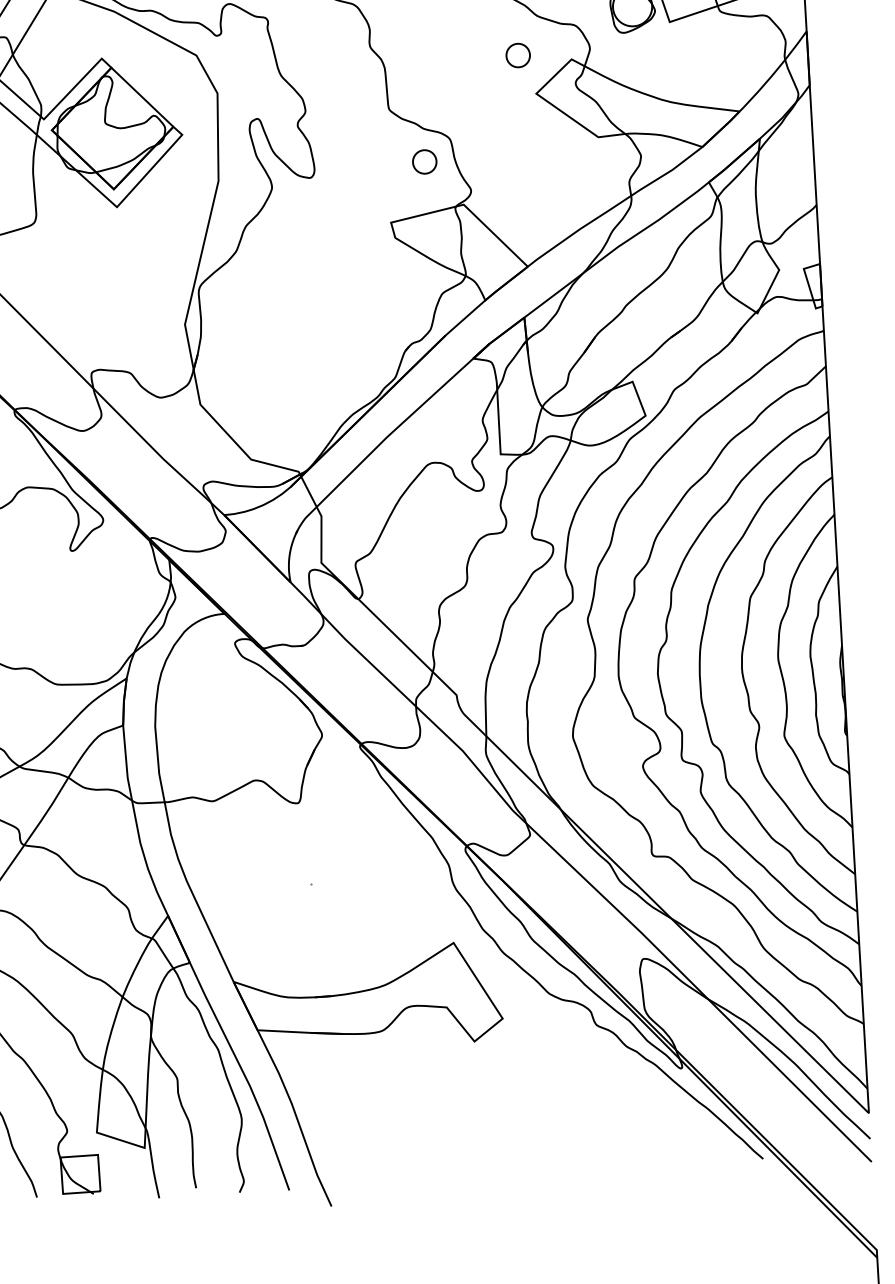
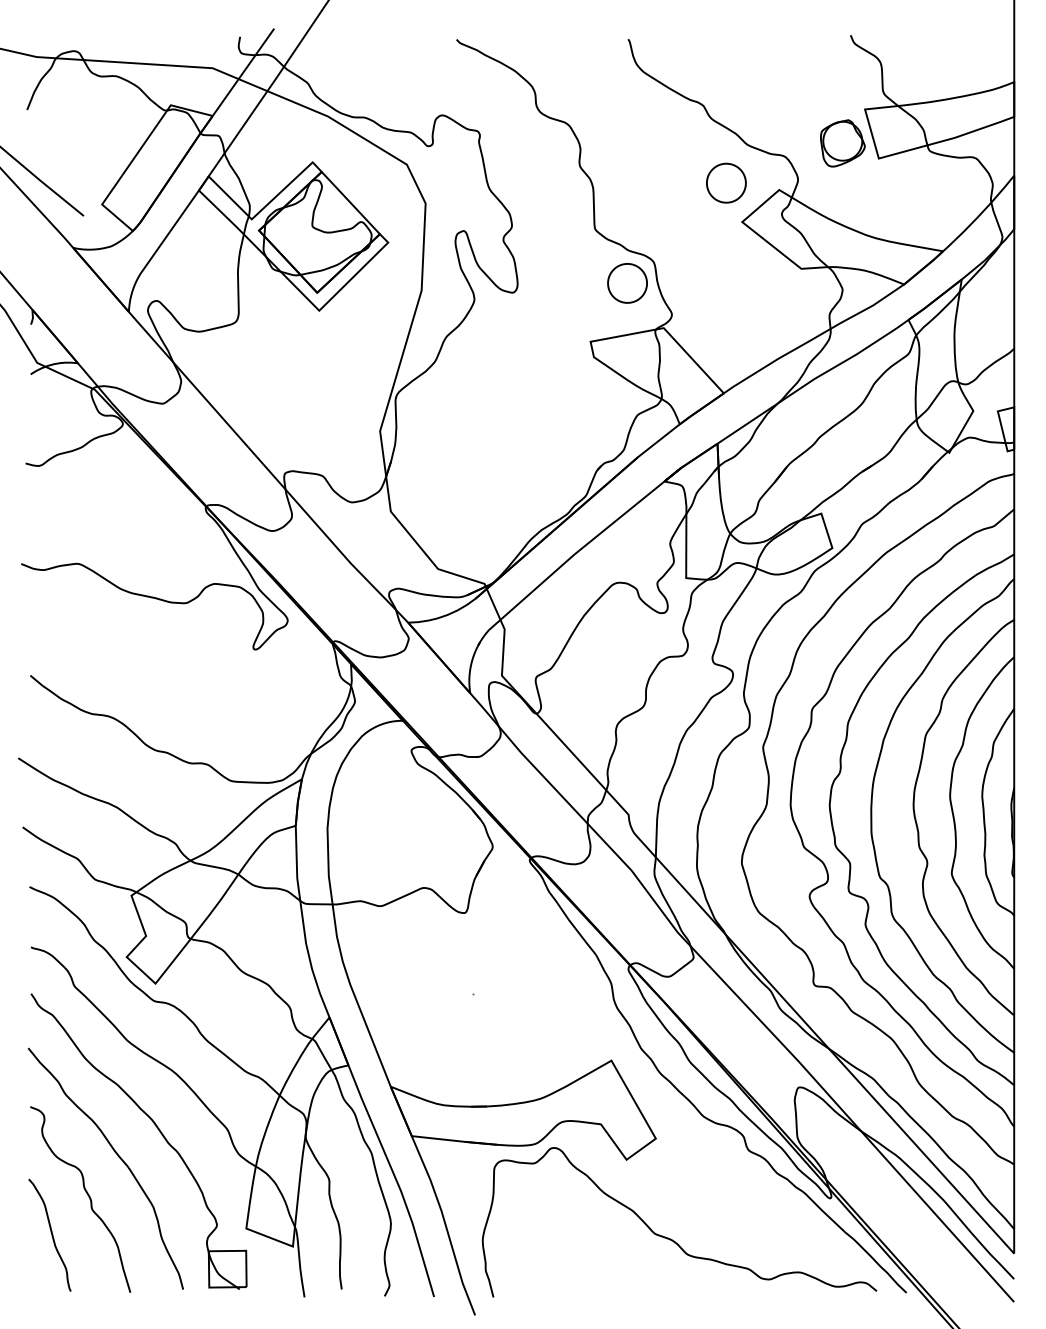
part: (518, 54) -> (726, 182), size x1.67
part: (424, 162) -> (627, 283), size x1.67
curve: (523, 1118) -> (670, 1238), added

